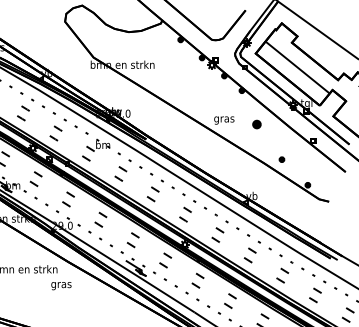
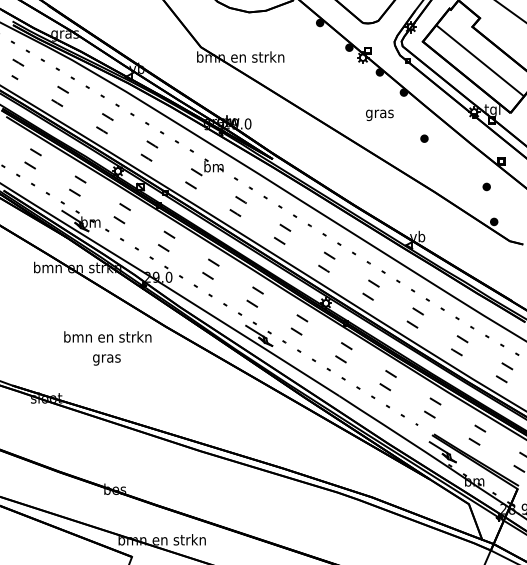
text: (224, 119) -> (379, 114), moved
part: (256, 124) -> (424, 138), size x0.62
part: (281, 159) -> (486, 186), moved
text: (61, 285) -> (106, 359), moved

